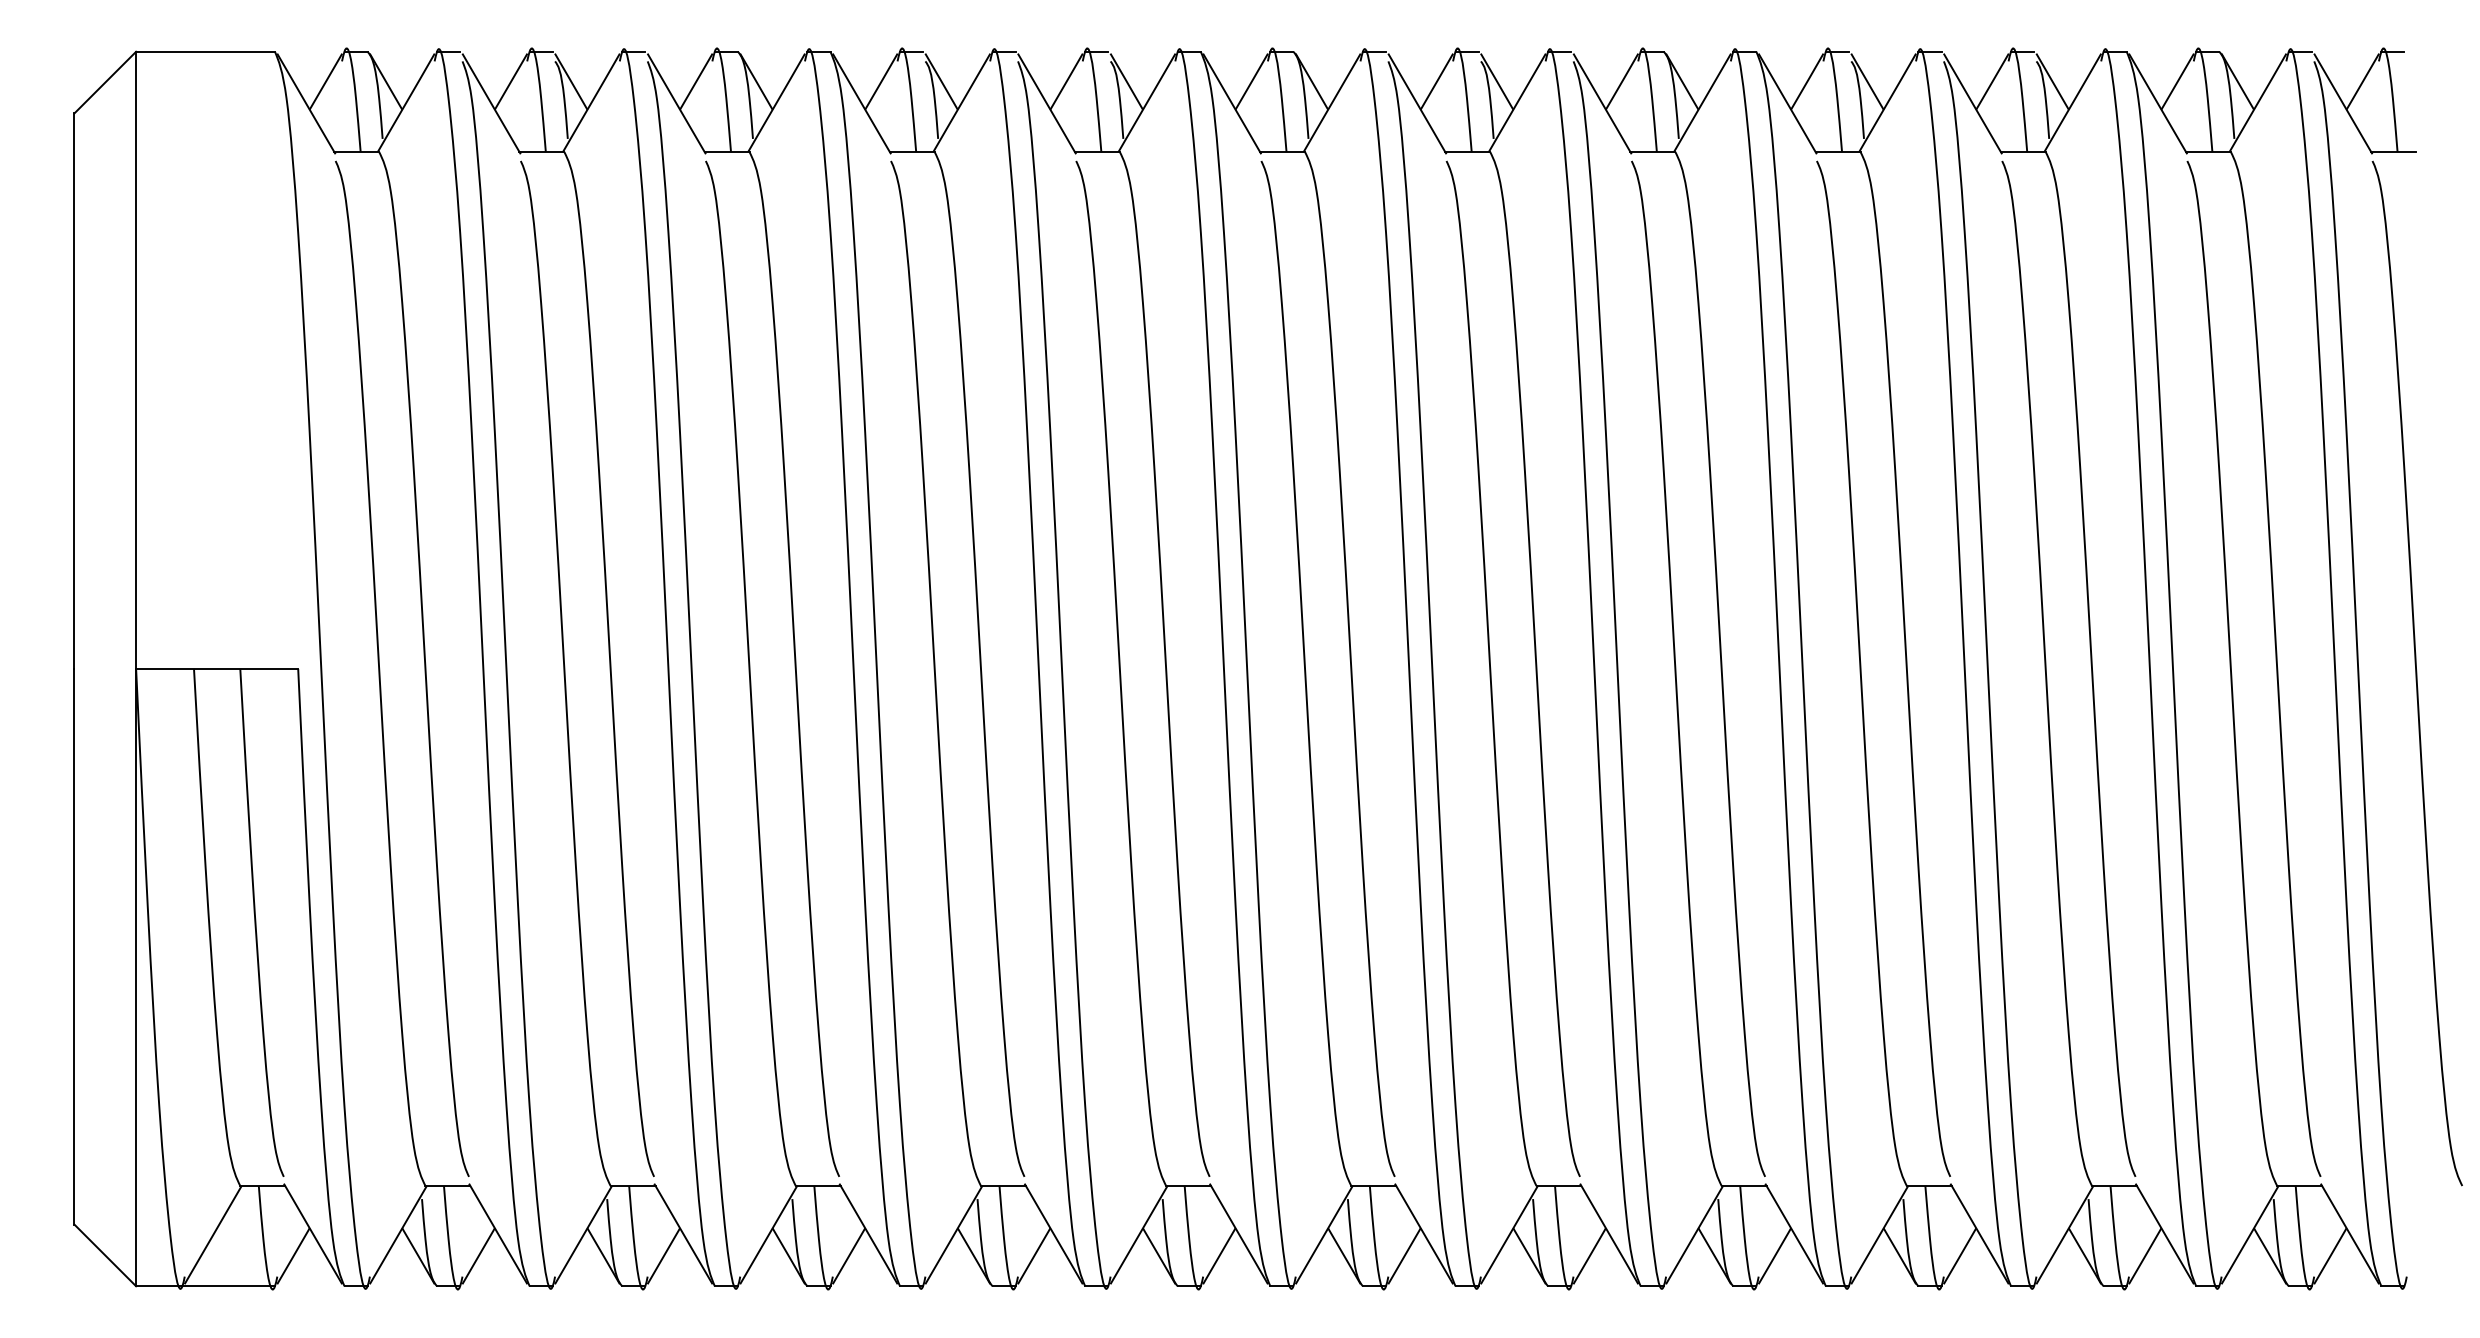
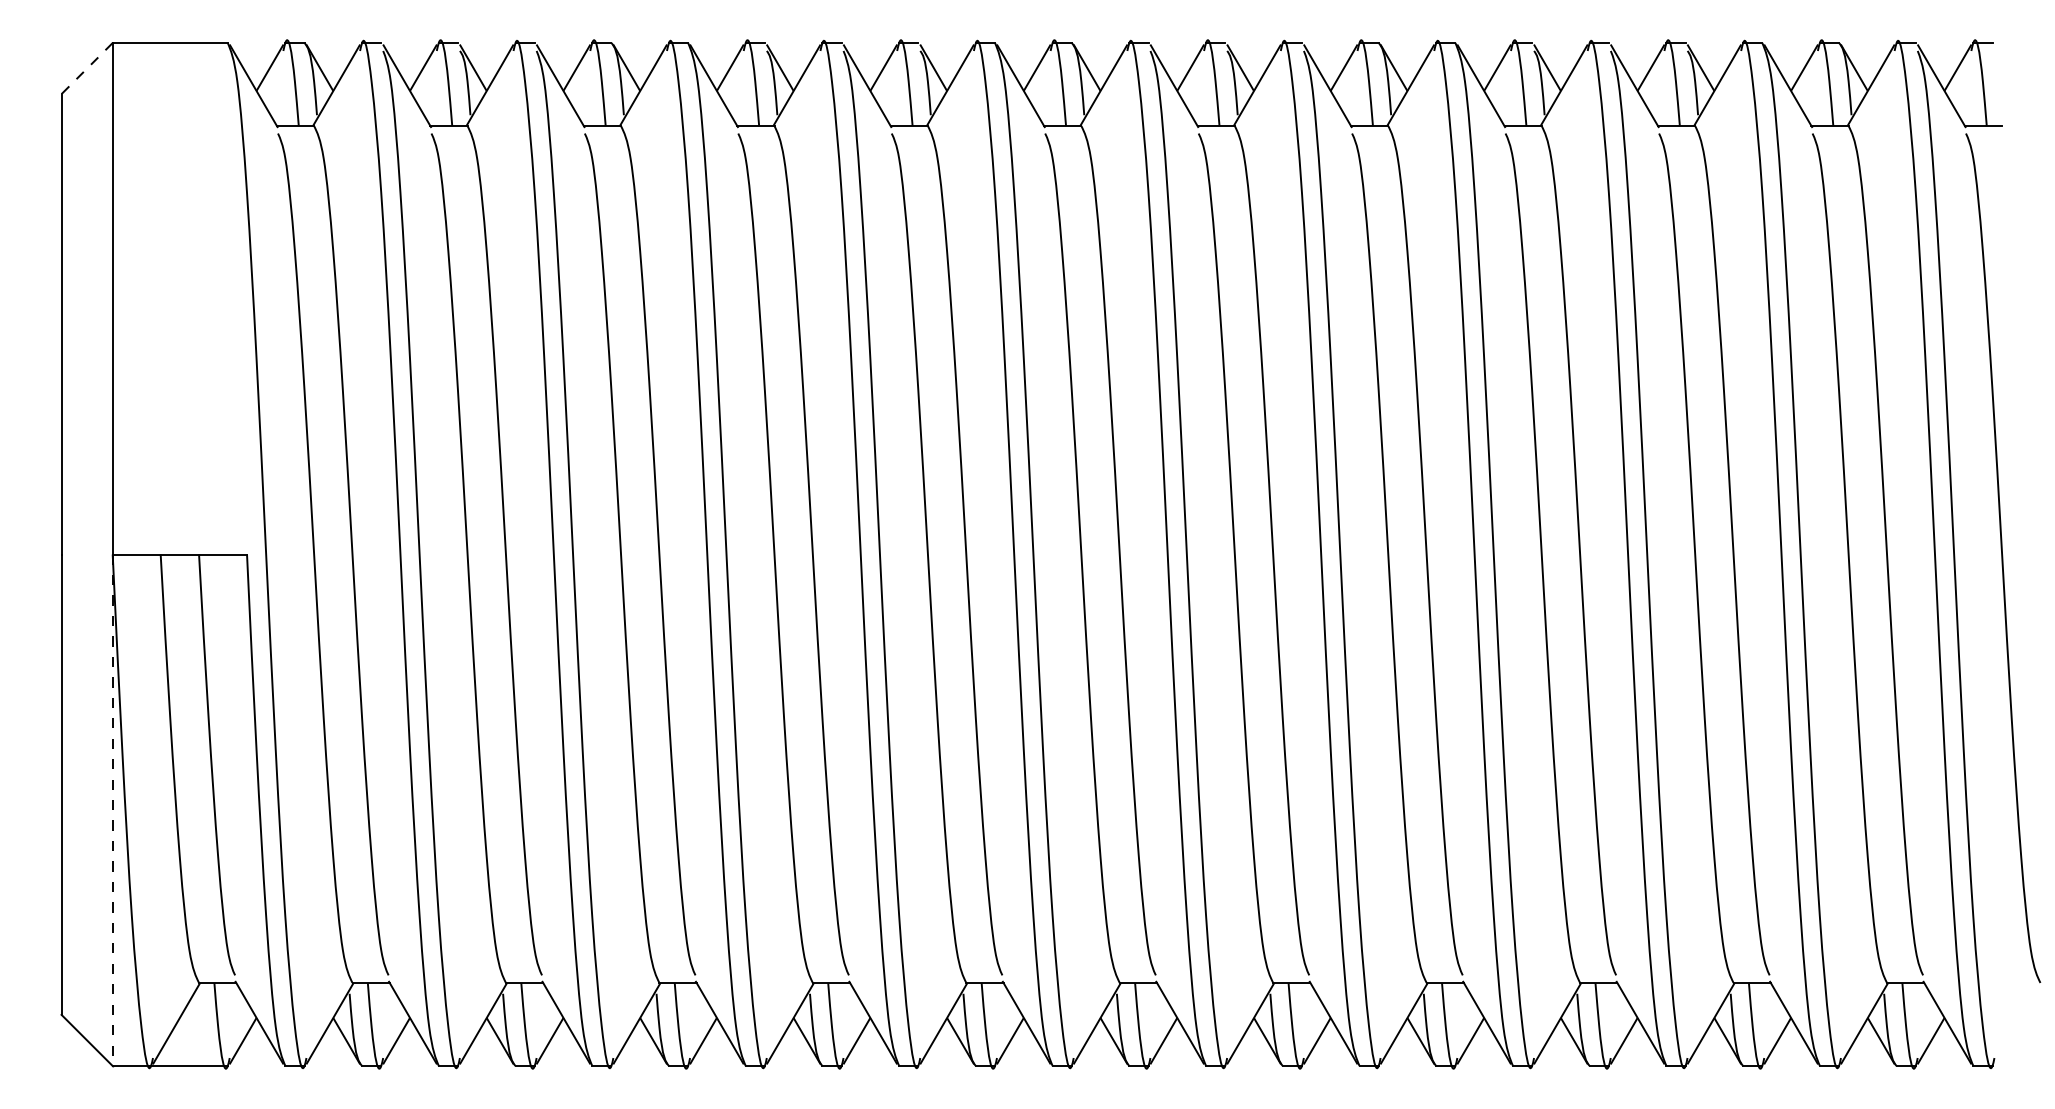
line: (105, 82) -> (87, 68), solid -> dashed
line: (136, 977) -> (113, 810), solid -> dashed

